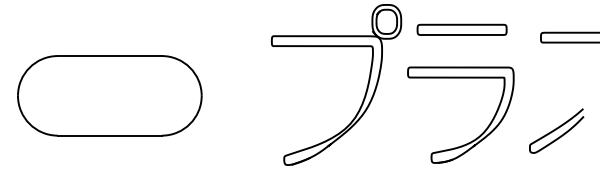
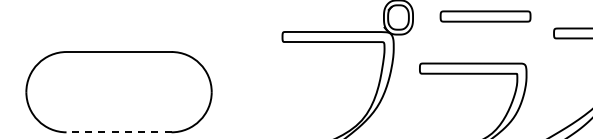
part: (461, 29) -> (484, 16), moved
line: (109, 135) -> (118, 132), solid -> dashed

